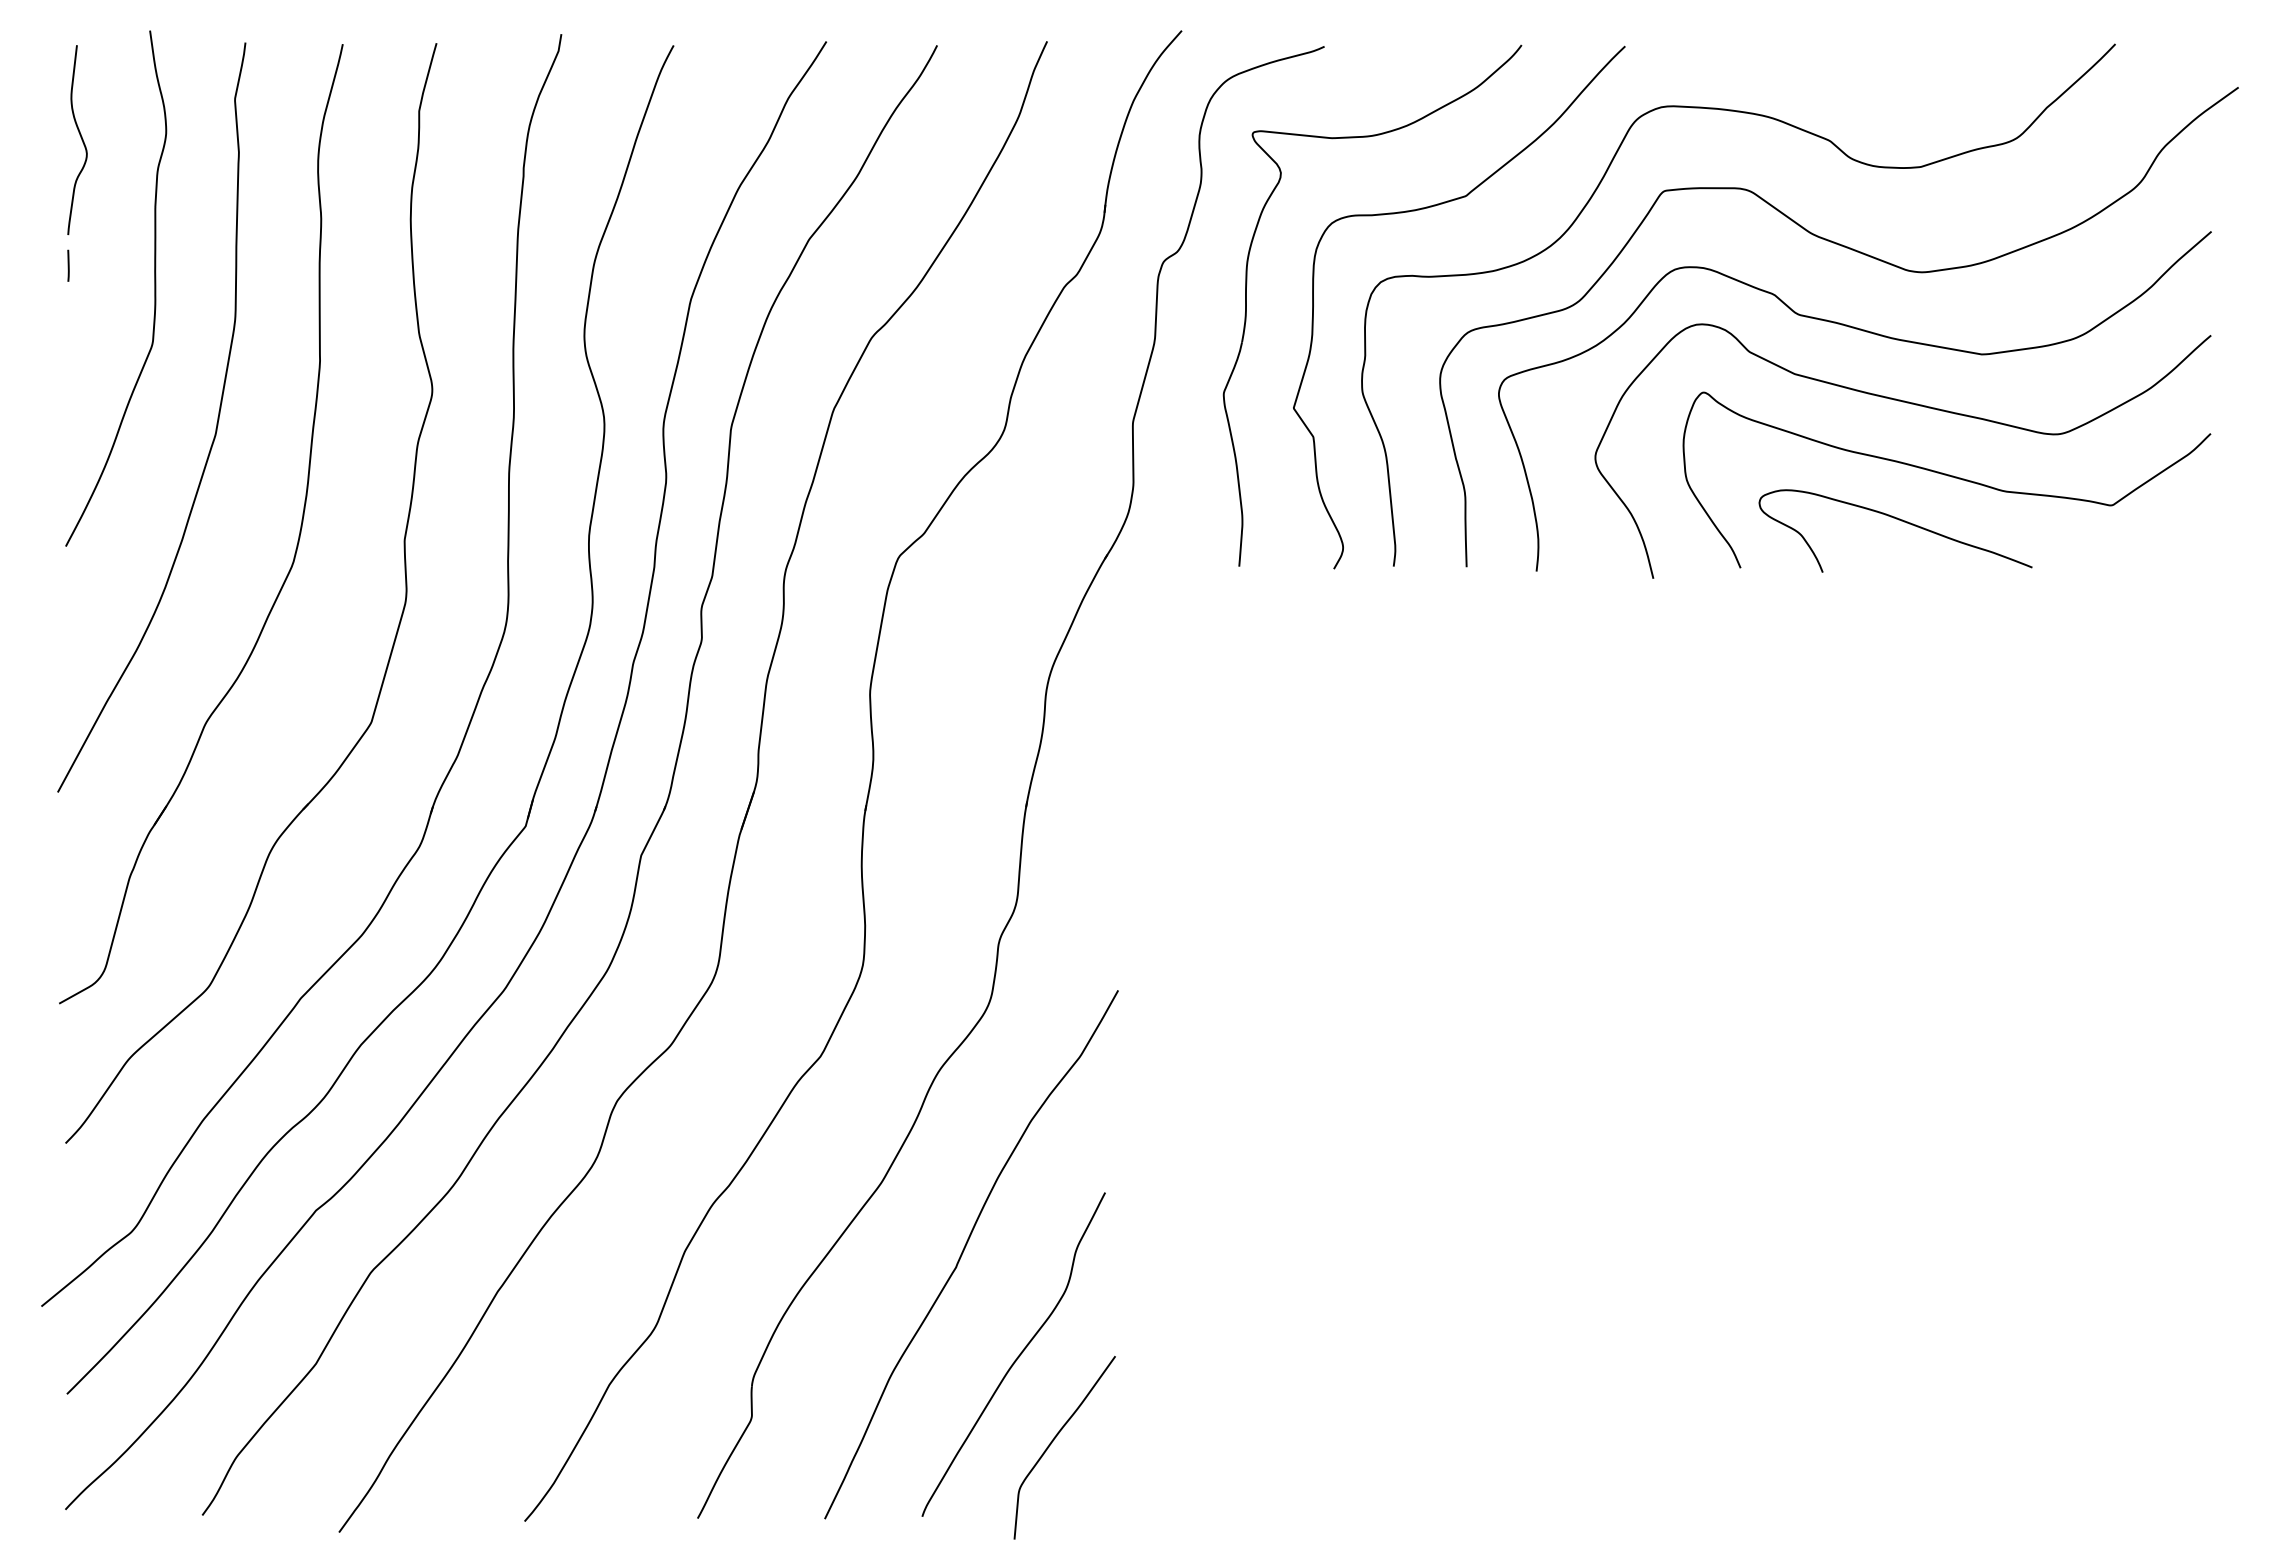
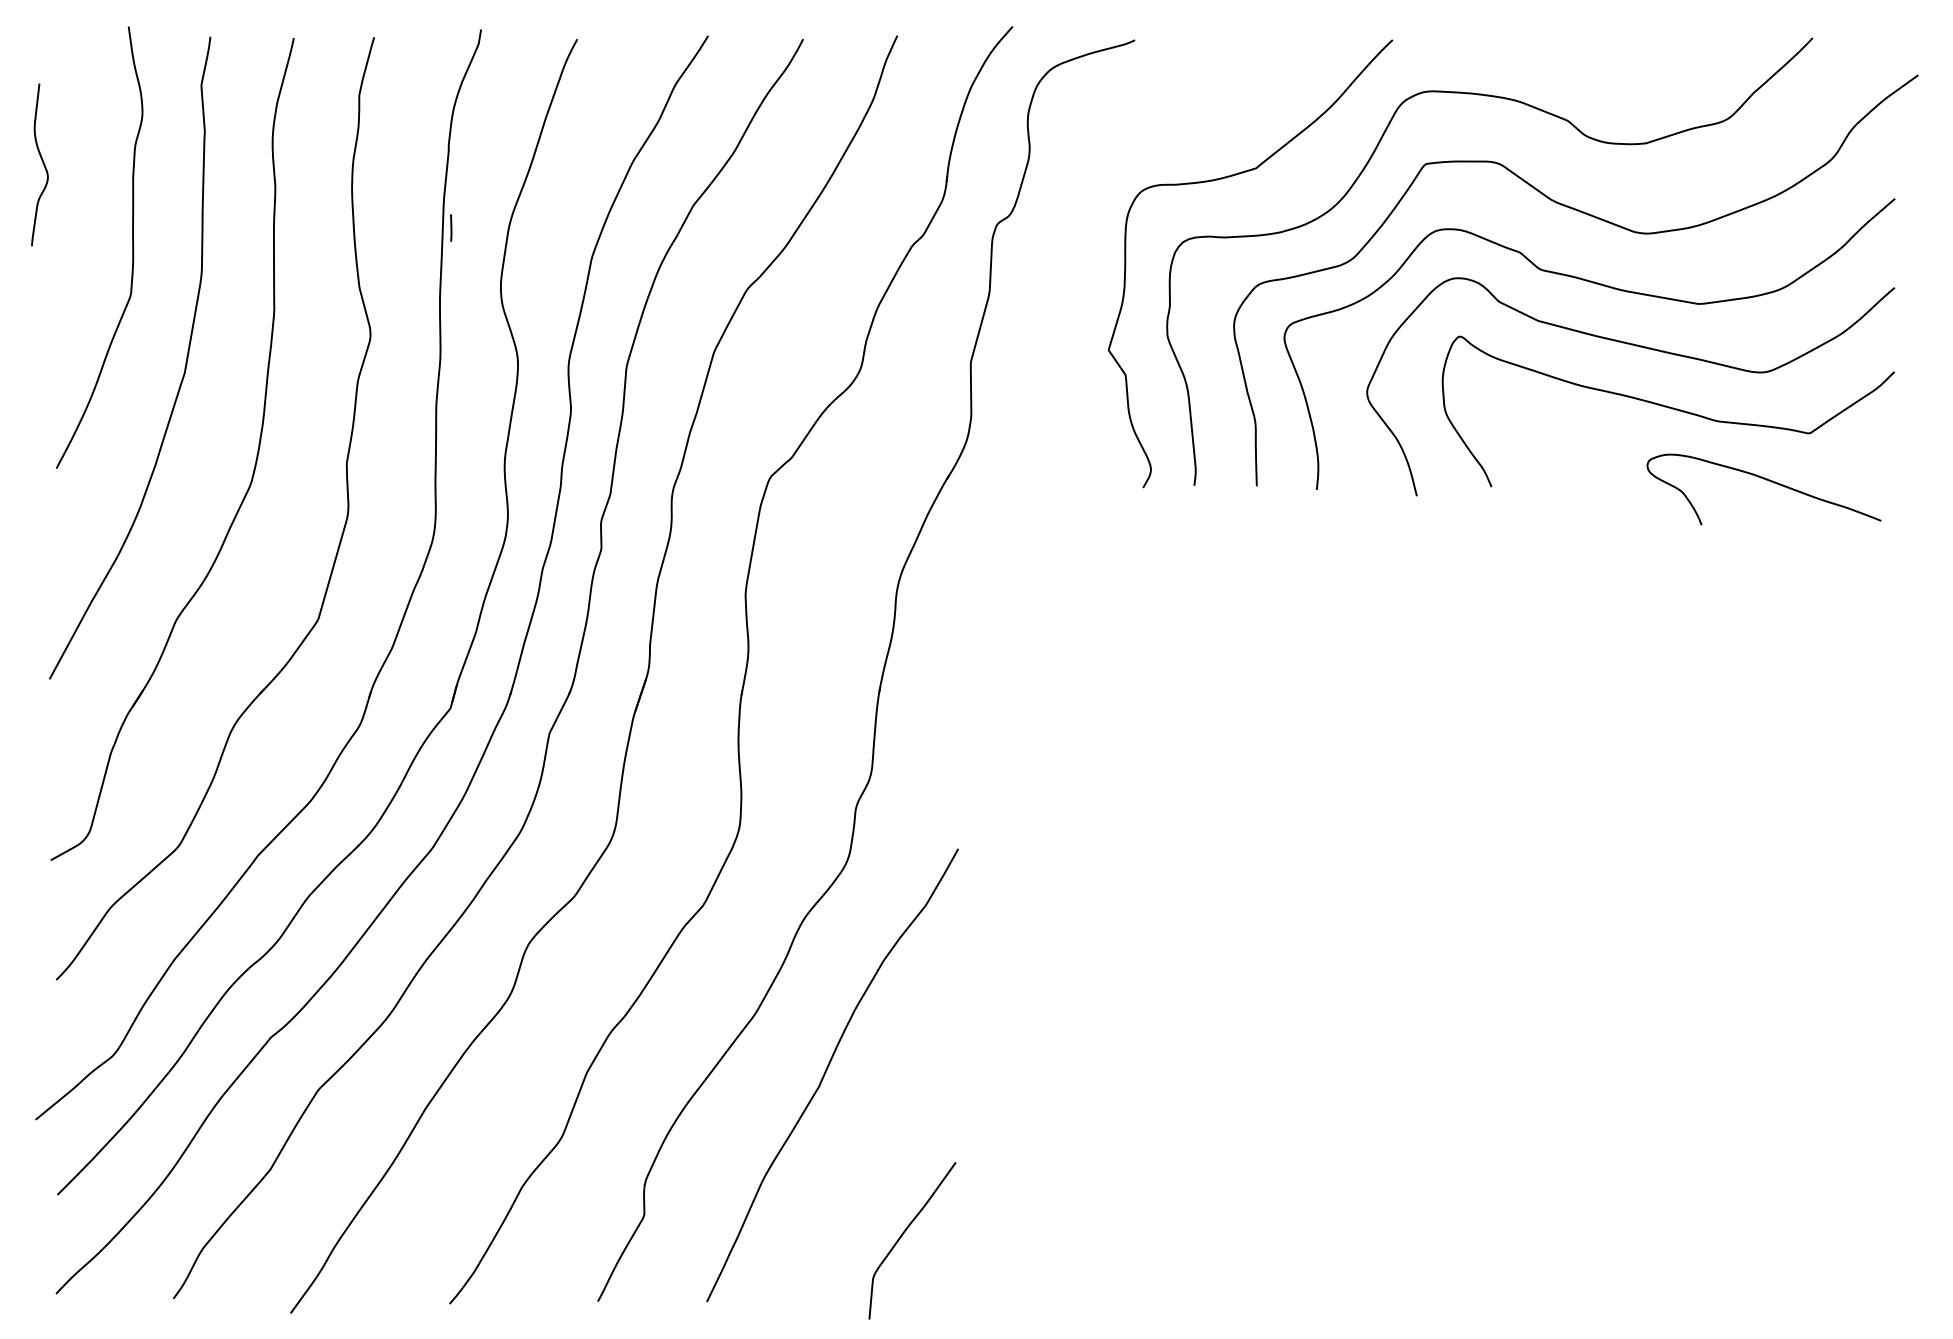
curve: (81, 140) -> (43, 165), moved
line: (68, 265) -> (451, 227), moved
part: (1246, 305) -> (1068, 262), removed
curve: (1898, 520) -> (1766, 480), moved
curve: (1016, 1357) -> (871, 1163), removed

